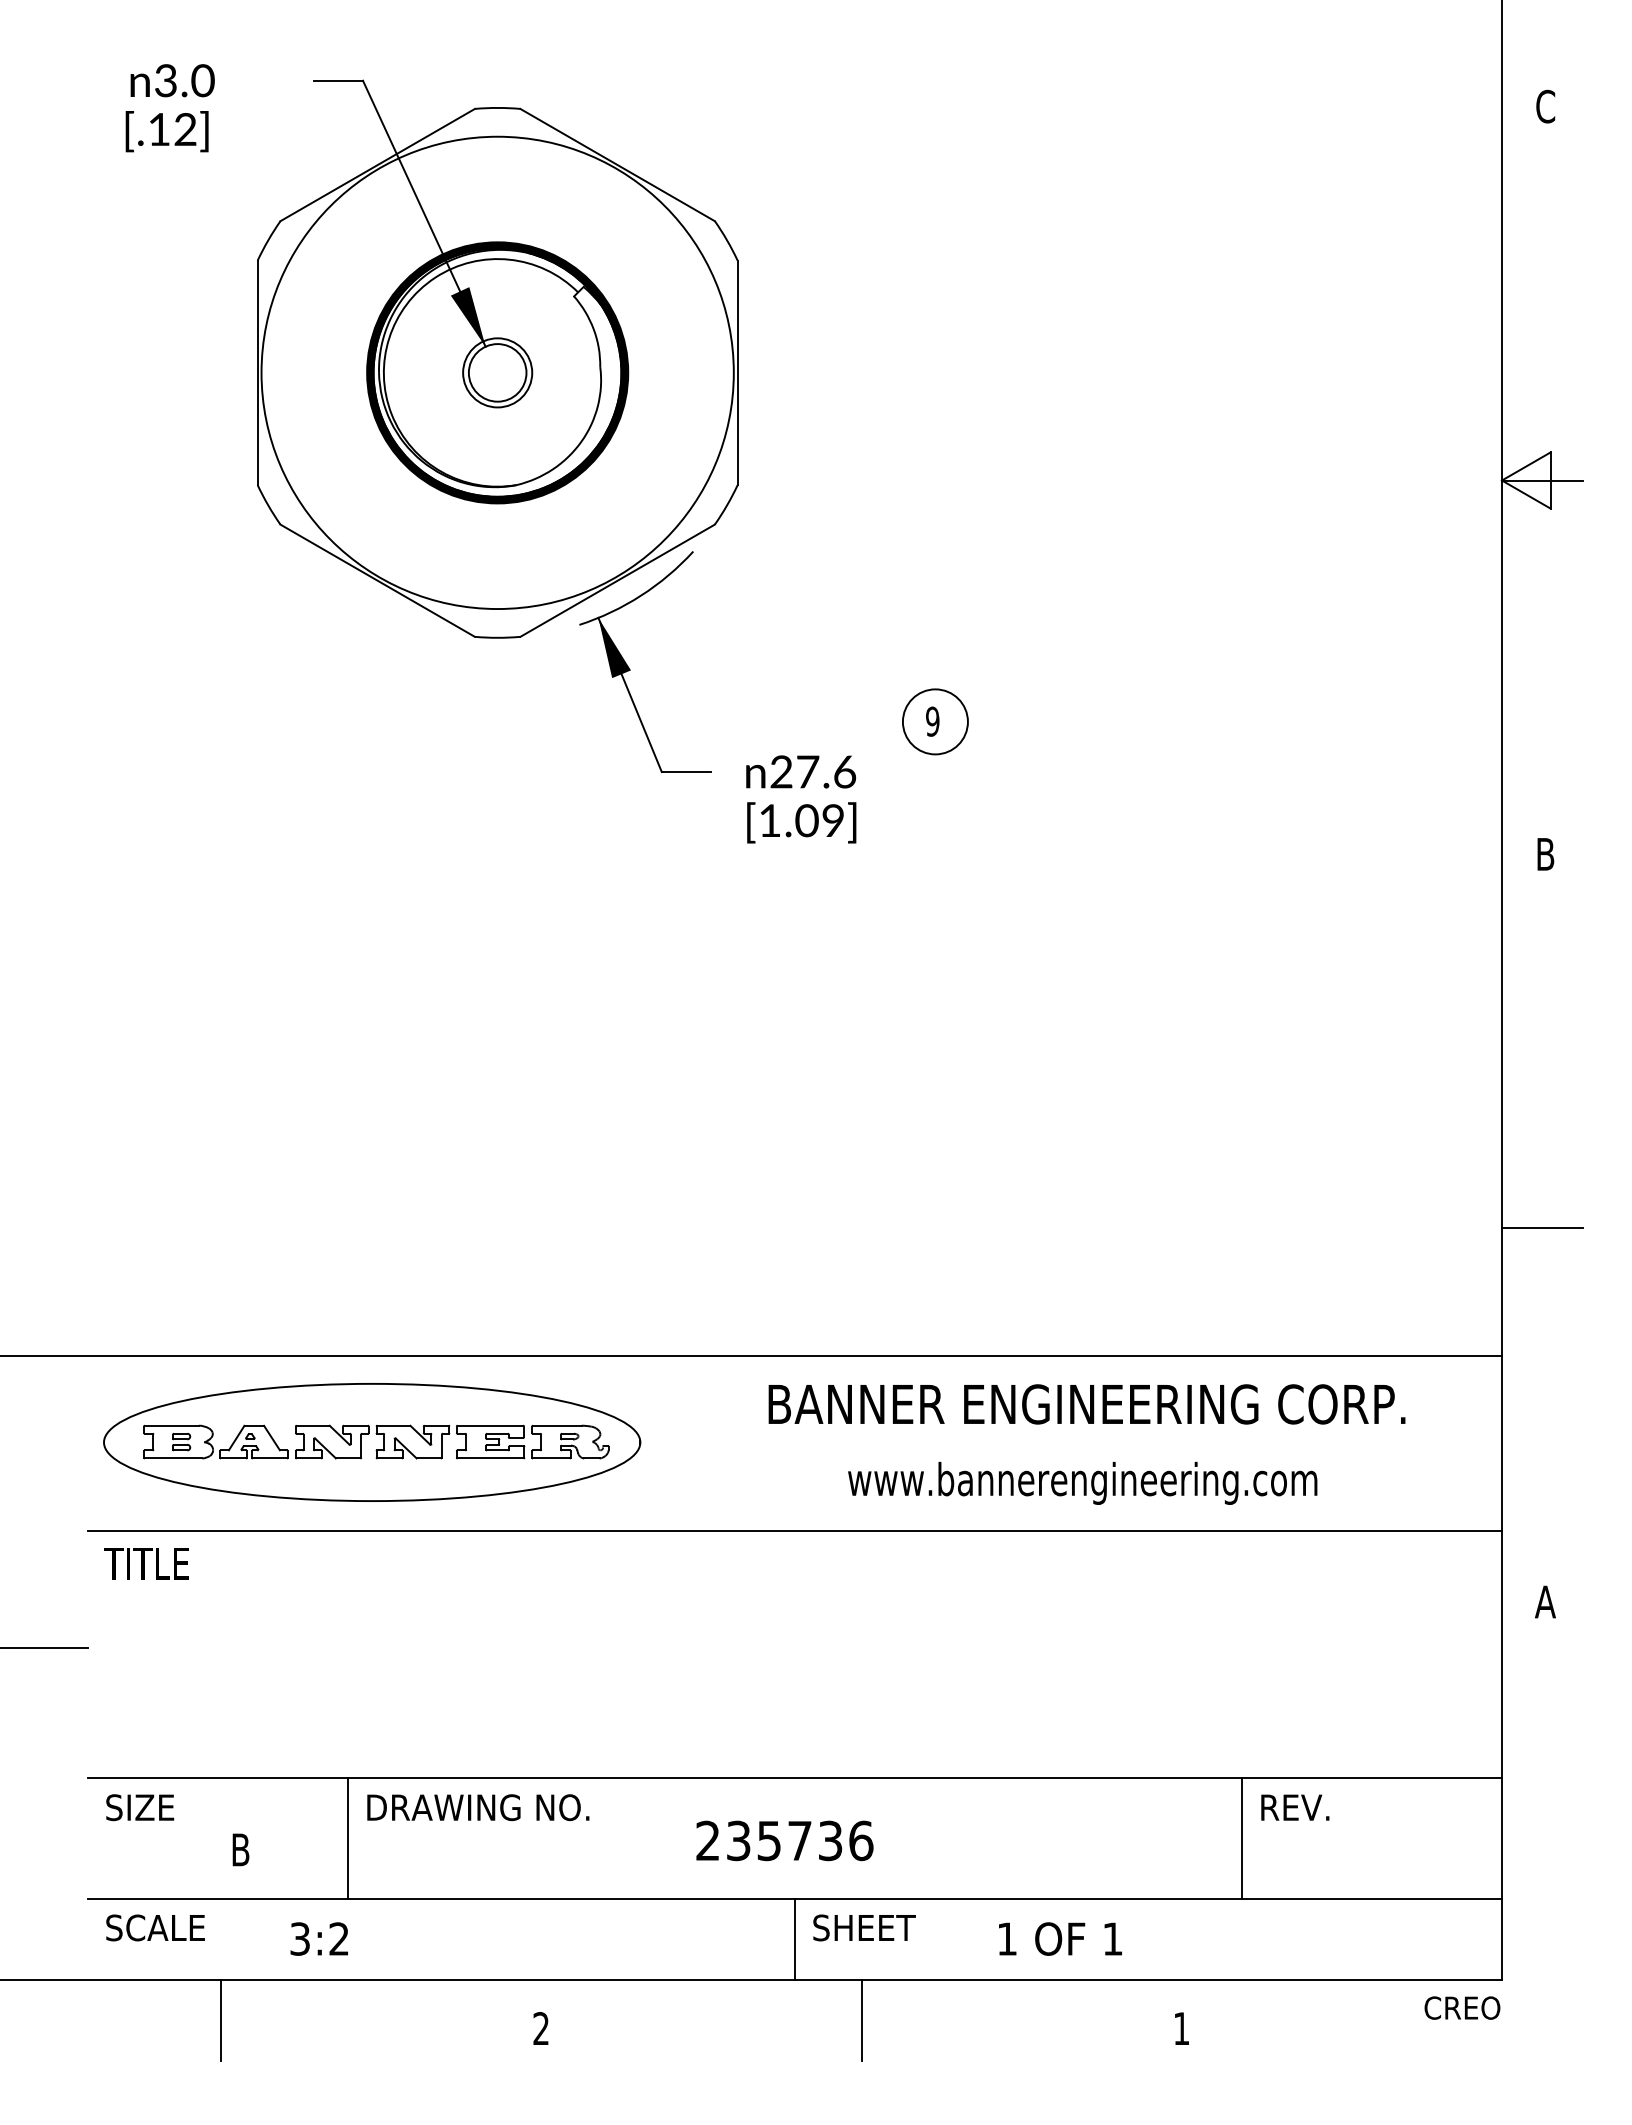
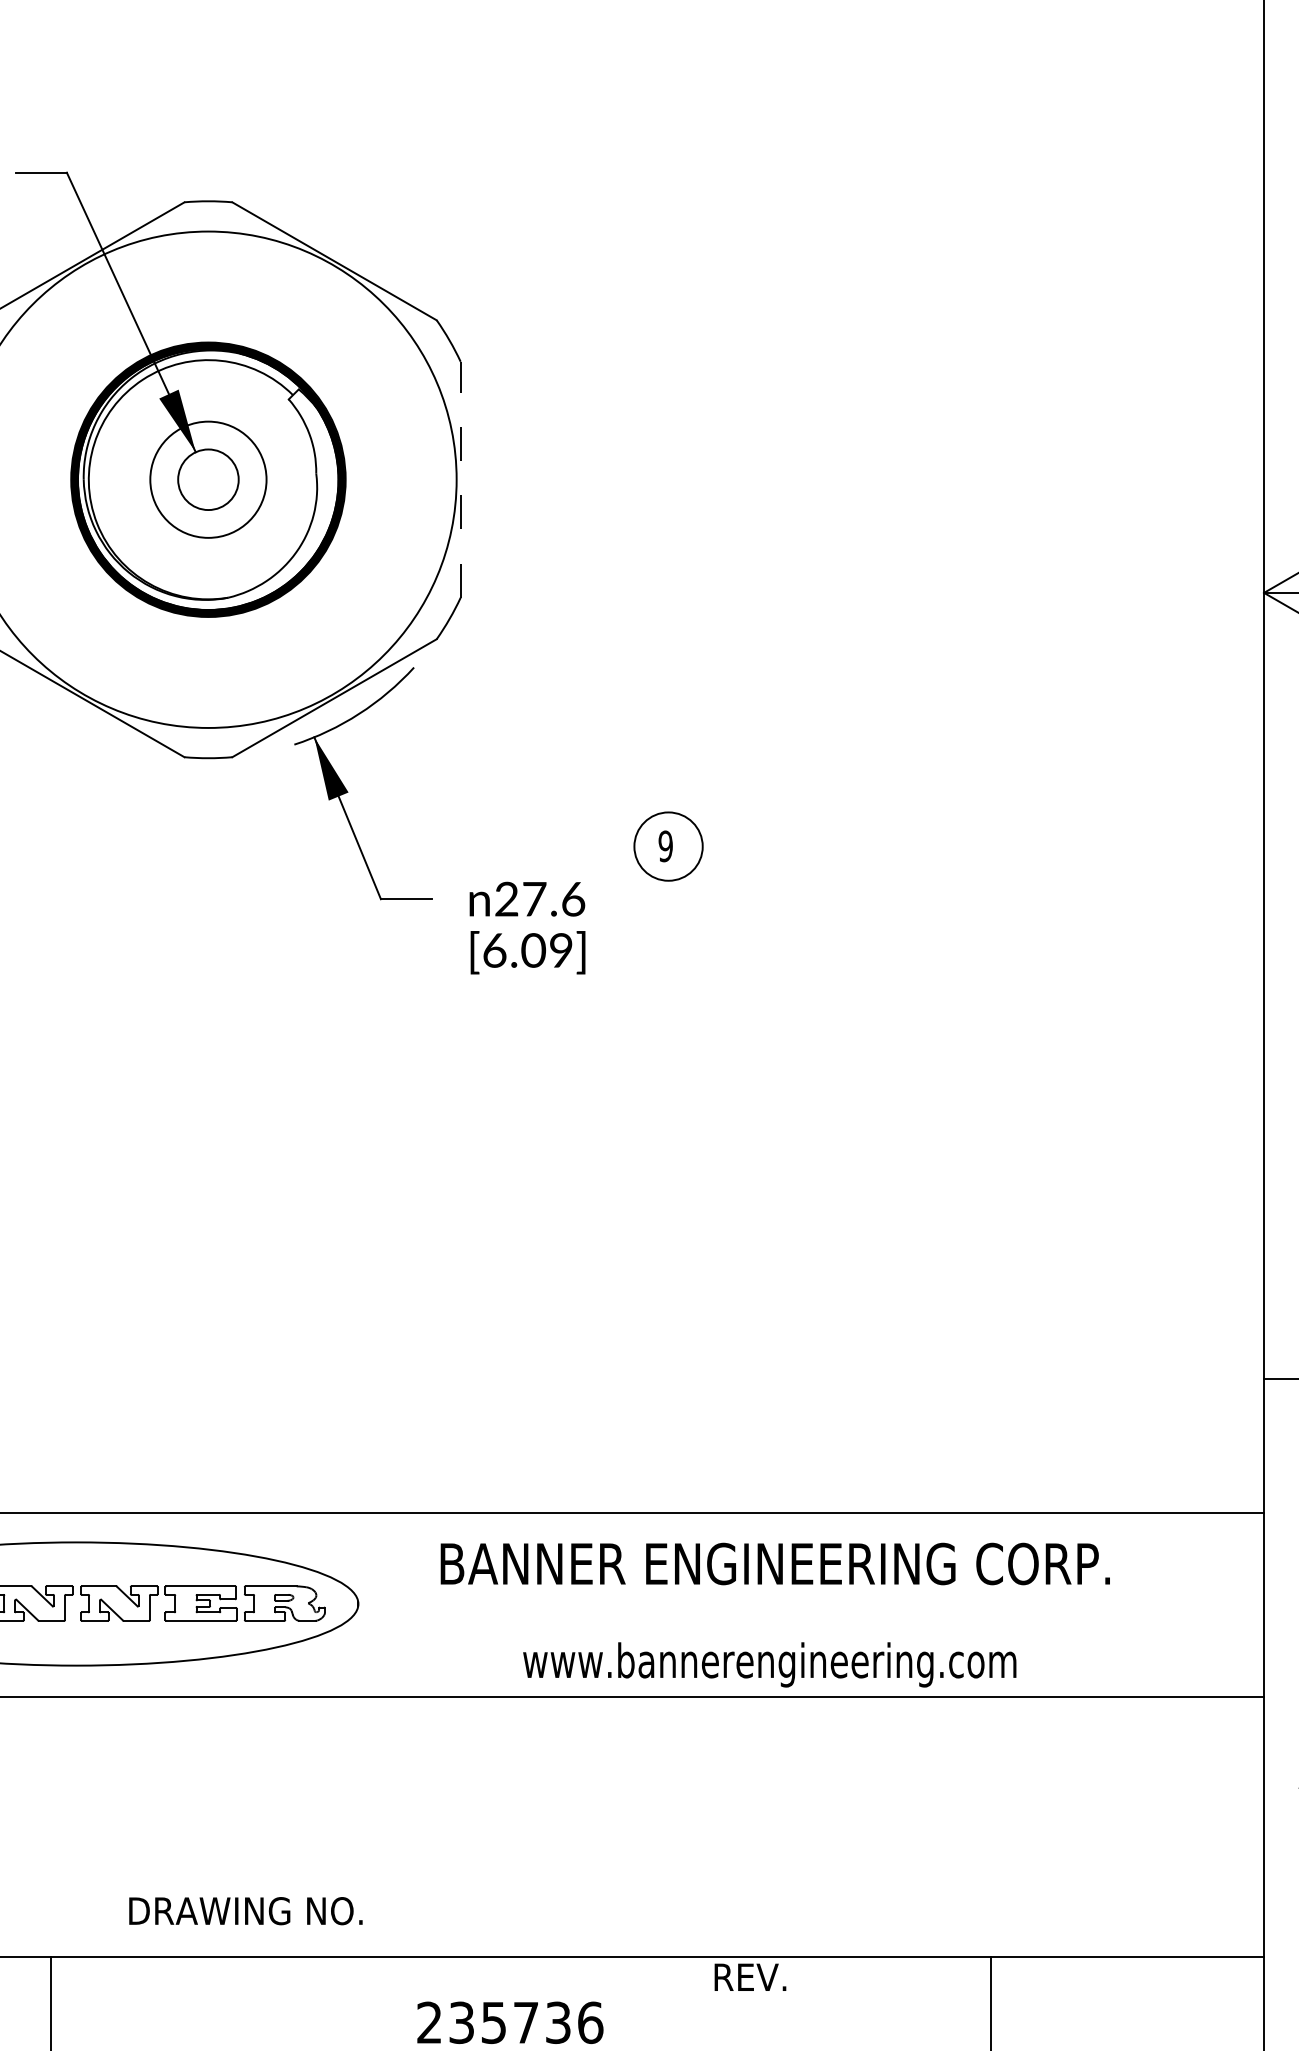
circle: (497, 372) -> (208, 479), size x1.6
line: (737, 372) -> (460, 479), solid -> dashed
text: (770, 820) -> (495, 950), [1.09] -> [6.09]
text: (1086, 1404) -> (774, 1564), moved
text: (1082, 1483) -> (769, 1664), moved
text: (478, 1807) -> (246, 1910), moved
text: (1295, 1807) -> (750, 1977), moved

